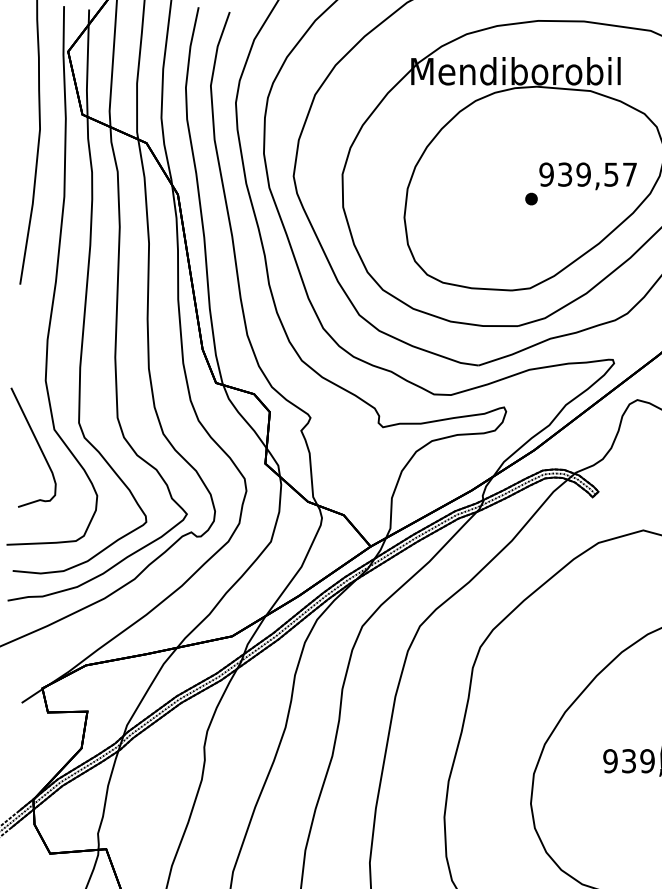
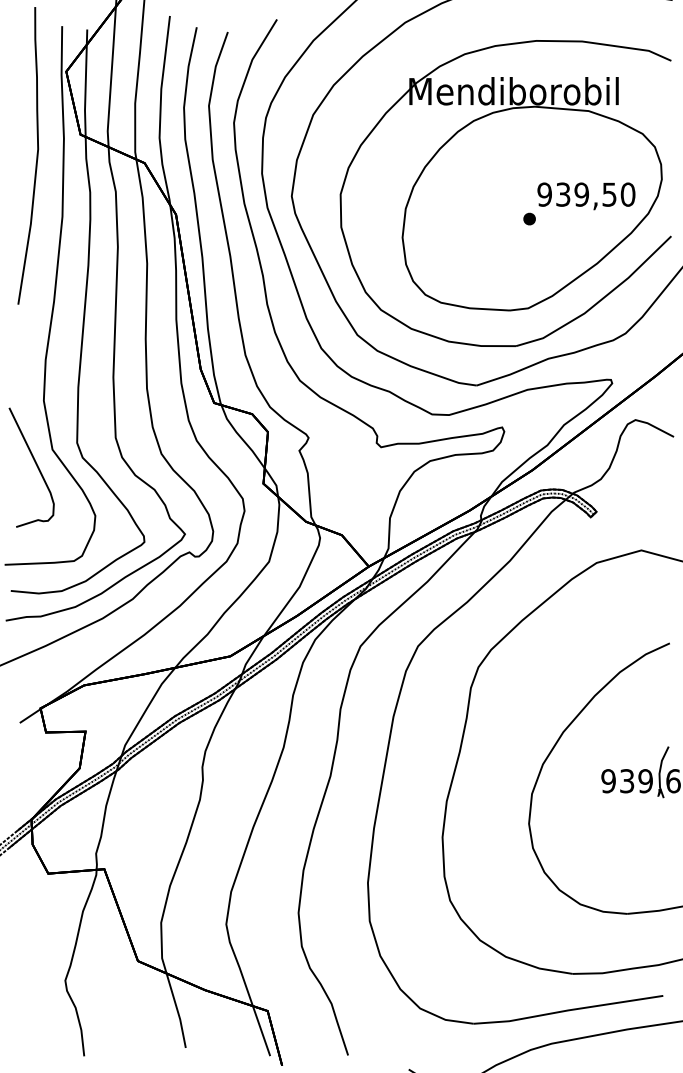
text: (629, 174) -> (627, 194), 939,57 -> 939,50

